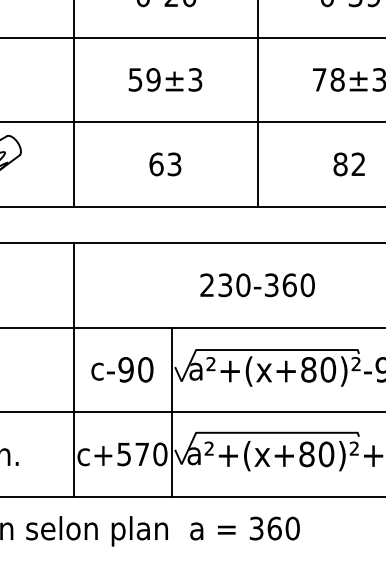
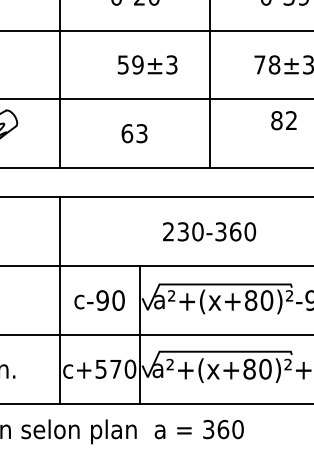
text: (165, 79) -> (147, 64), moved
text: (348, 164) -> (283, 120), moved

